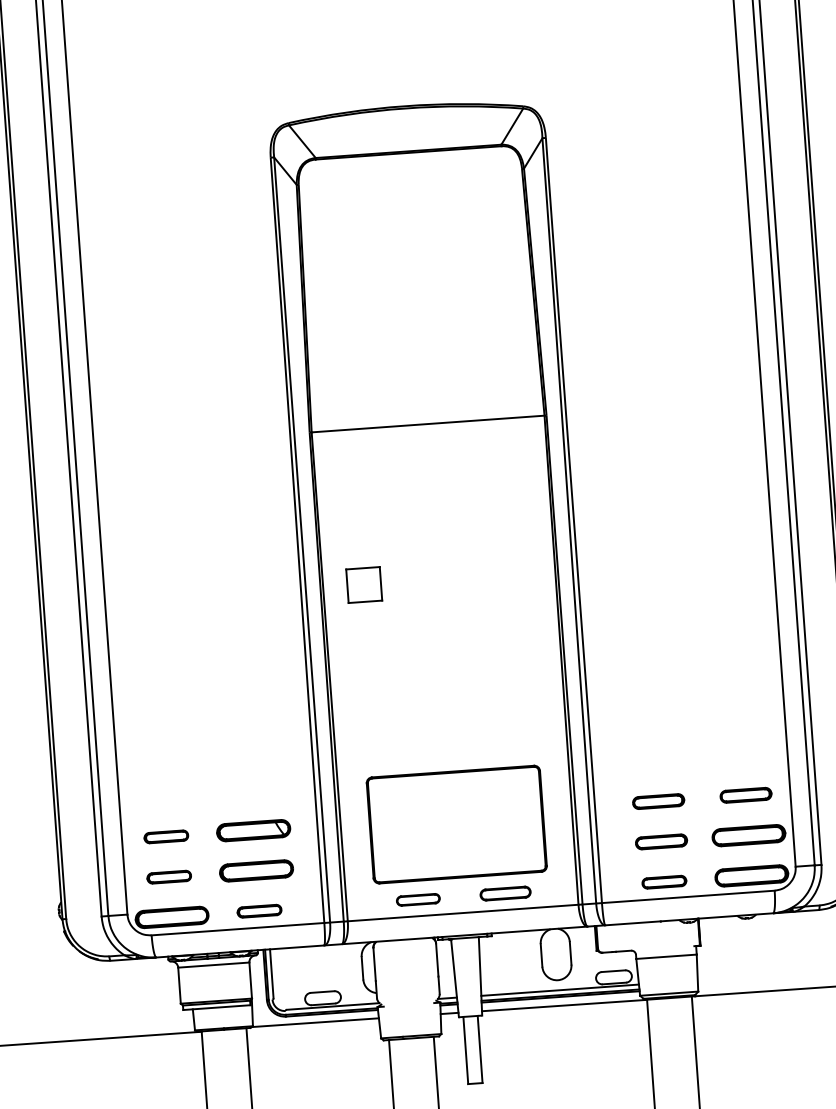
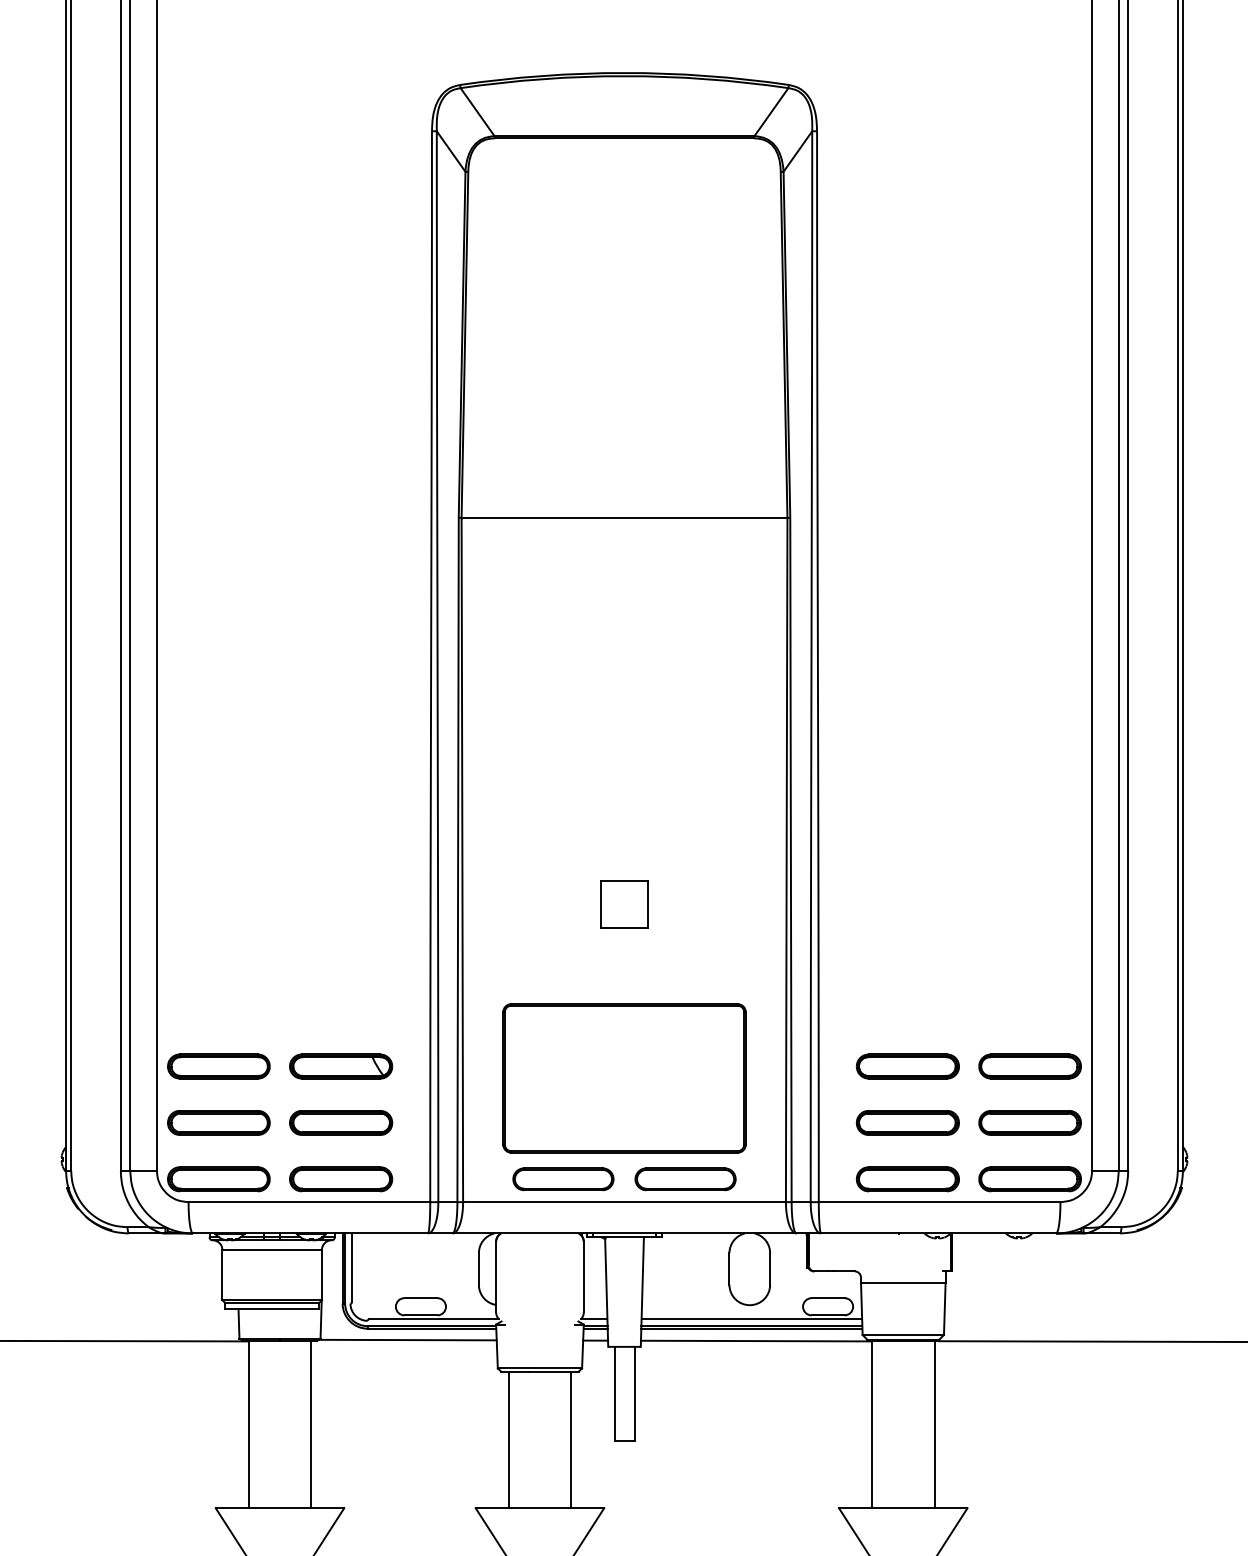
part: (364, 584) -> (624, 904), moved
part: (745, 795) -> (1029, 1066), size x1.43
part: (658, 801) -> (907, 1066), size x1.43
part: (166, 836) -> (218, 1066), size x1.67
part: (661, 841) -> (907, 1122), size x1.43
part: (168, 876) -> (218, 1122), size x1.67
part: (664, 882) -> (907, 1179), size x1.67
part: (505, 893) -> (685, 1179), size x1.43
part: (418, 899) -> (563, 1179), size x1.67
part: (259, 911) -> (341, 1179), size x1.67

